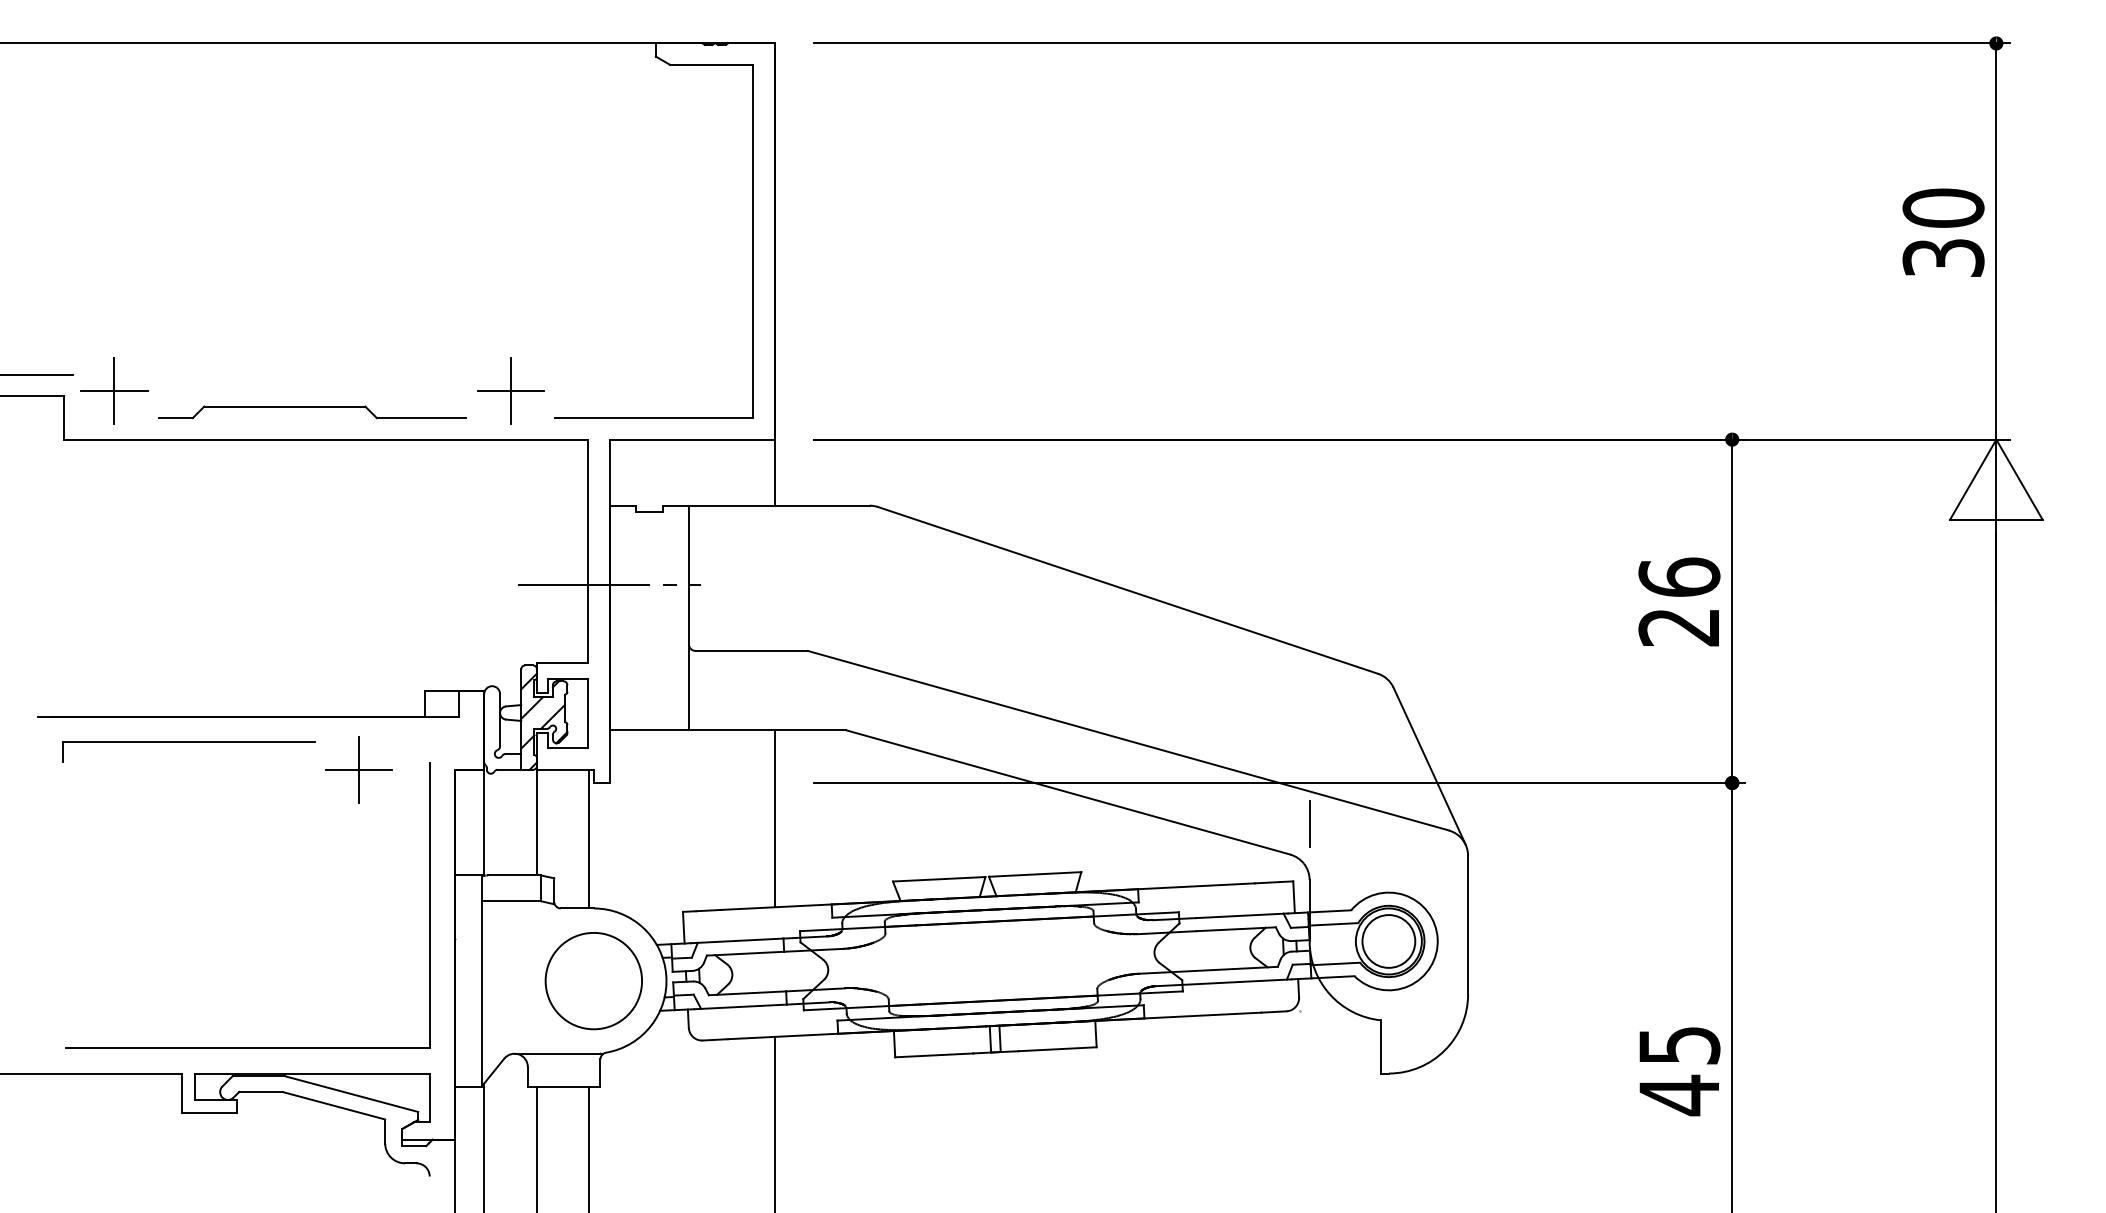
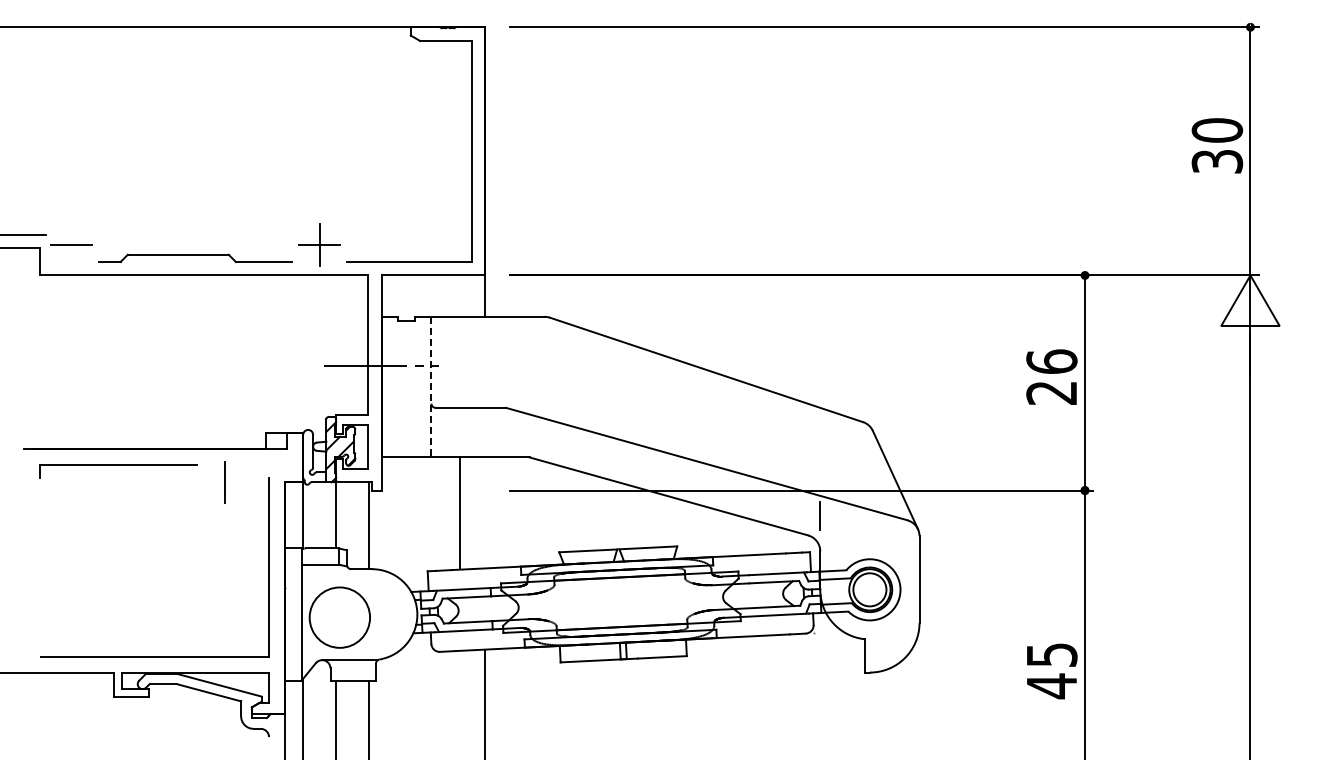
line: (114, 390) -> (71, 244), removed
line: (689, 618) -> (431, 387), solid -> dashed
line: (358, 770) -> (224, 482), removed
line: (775, 818) -> (460, 512), moved
circle: (593, 980) -> (339, 617), moved

